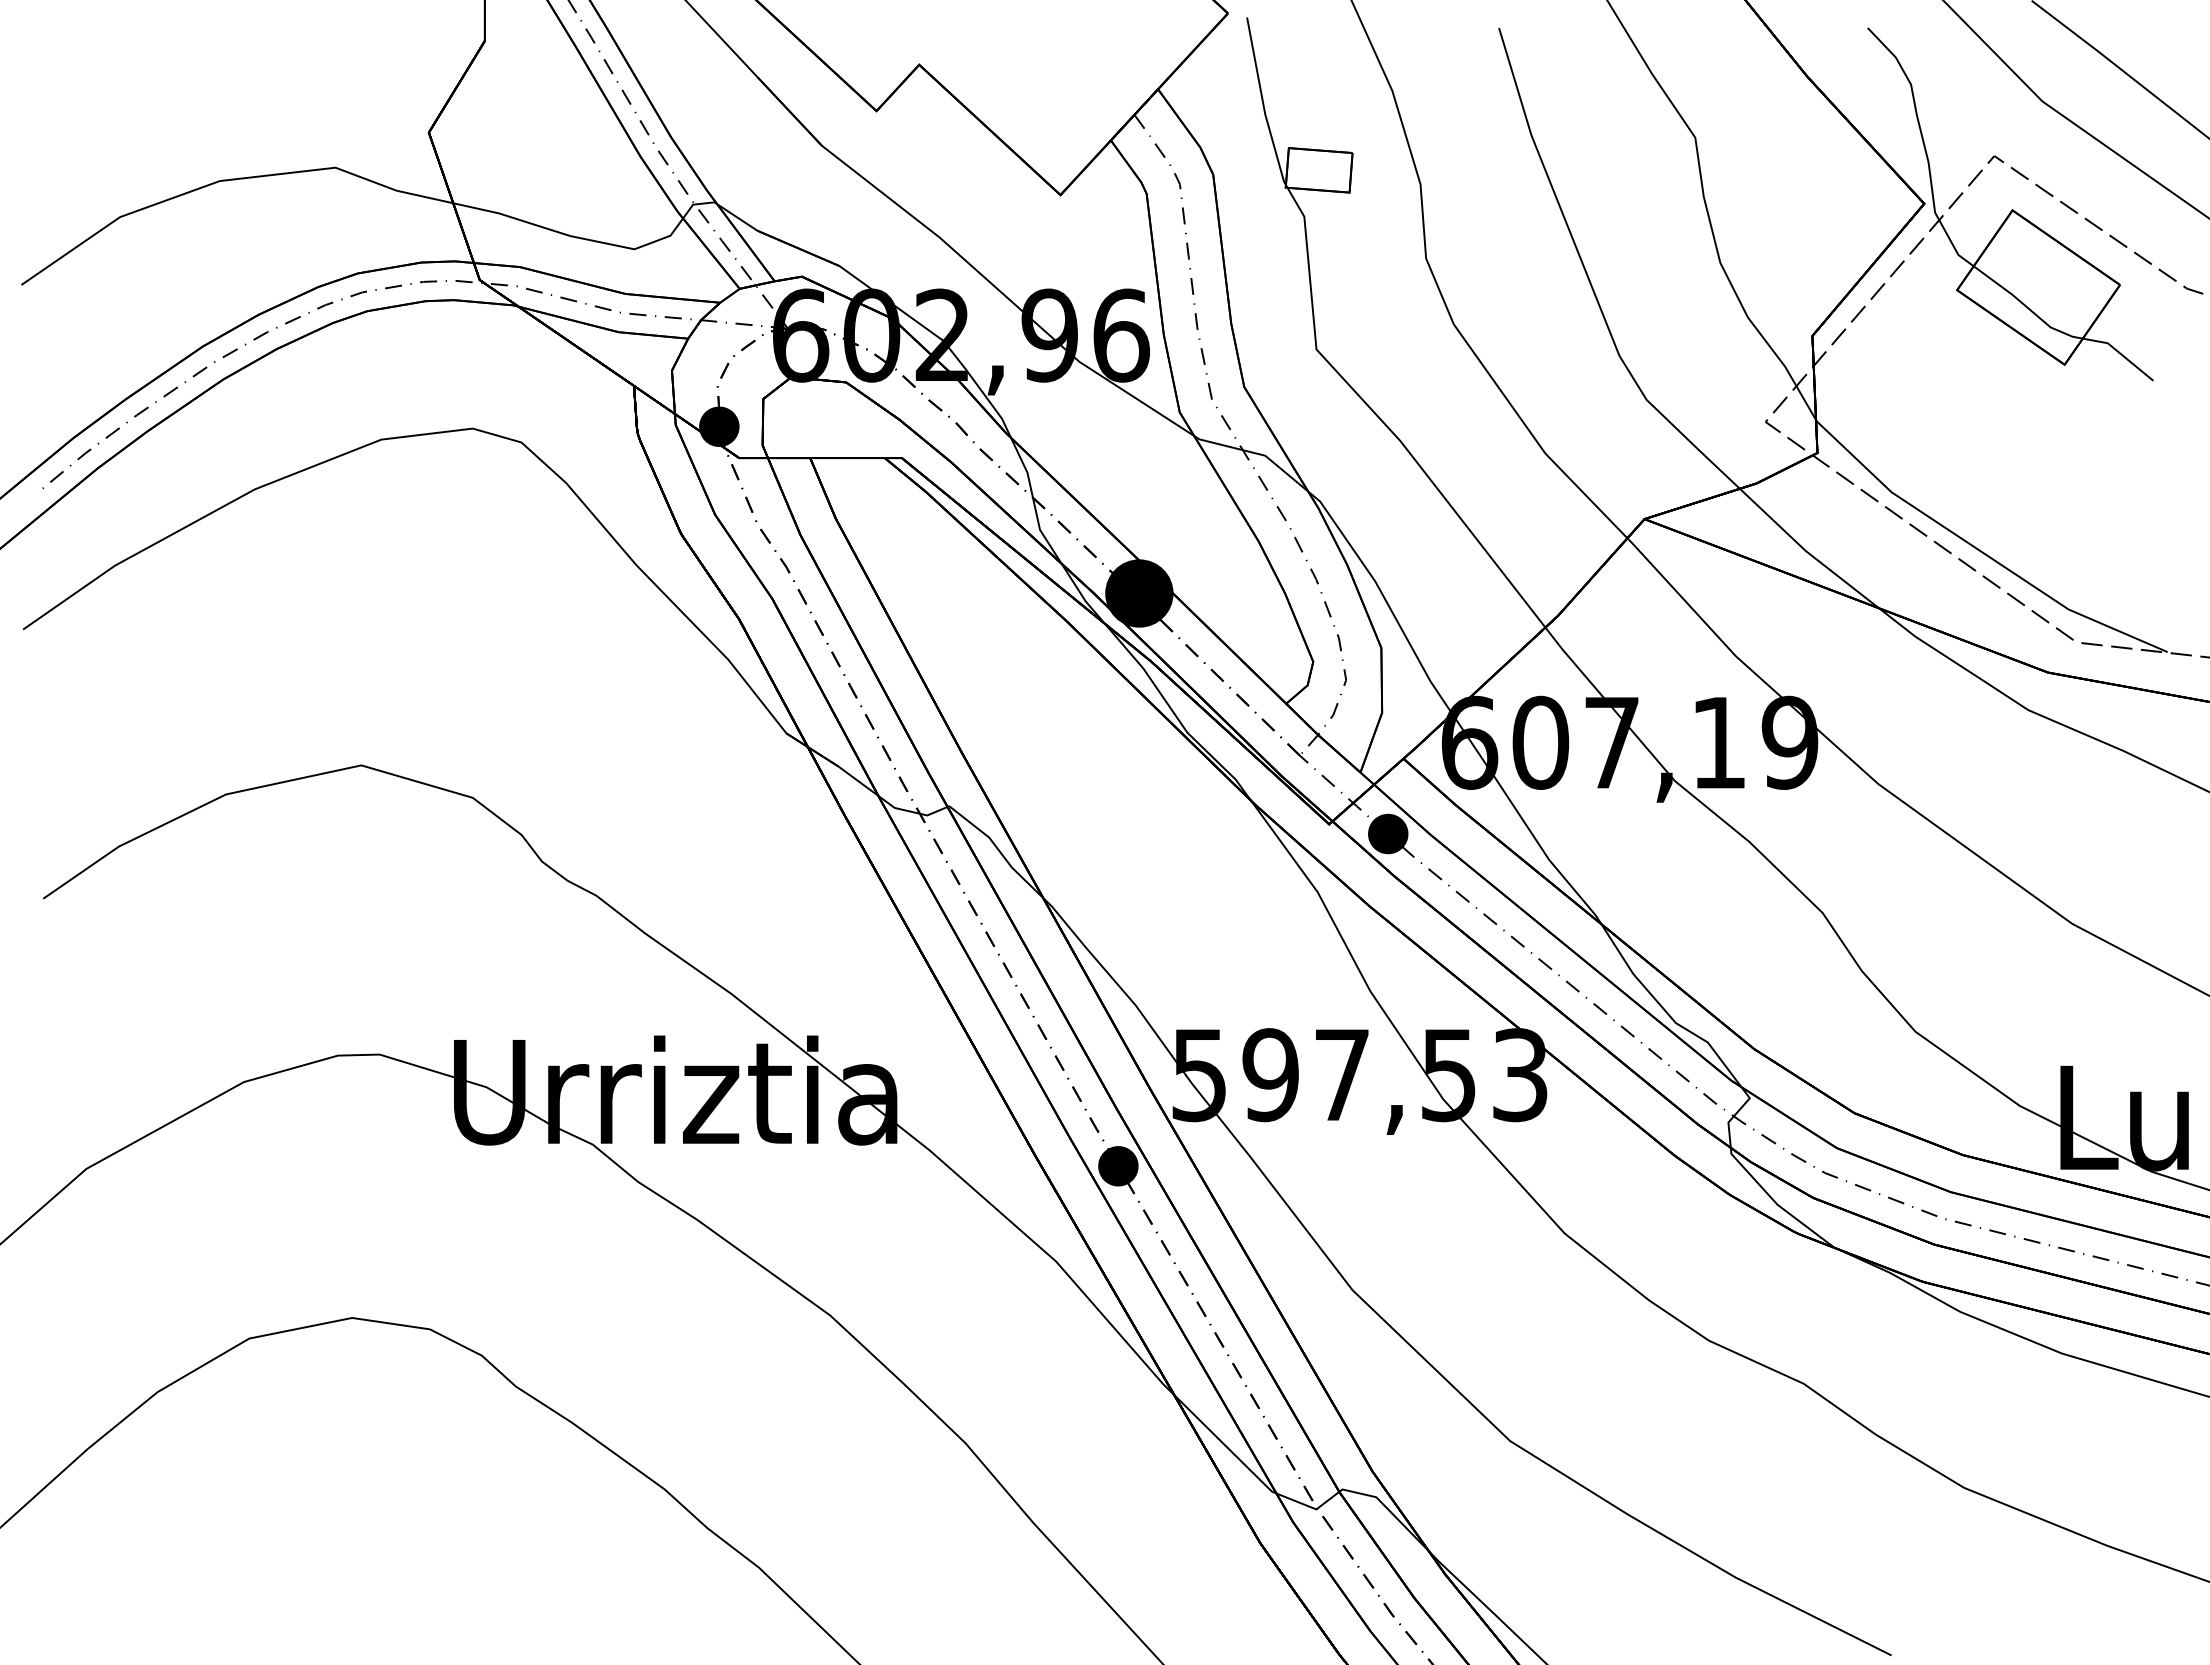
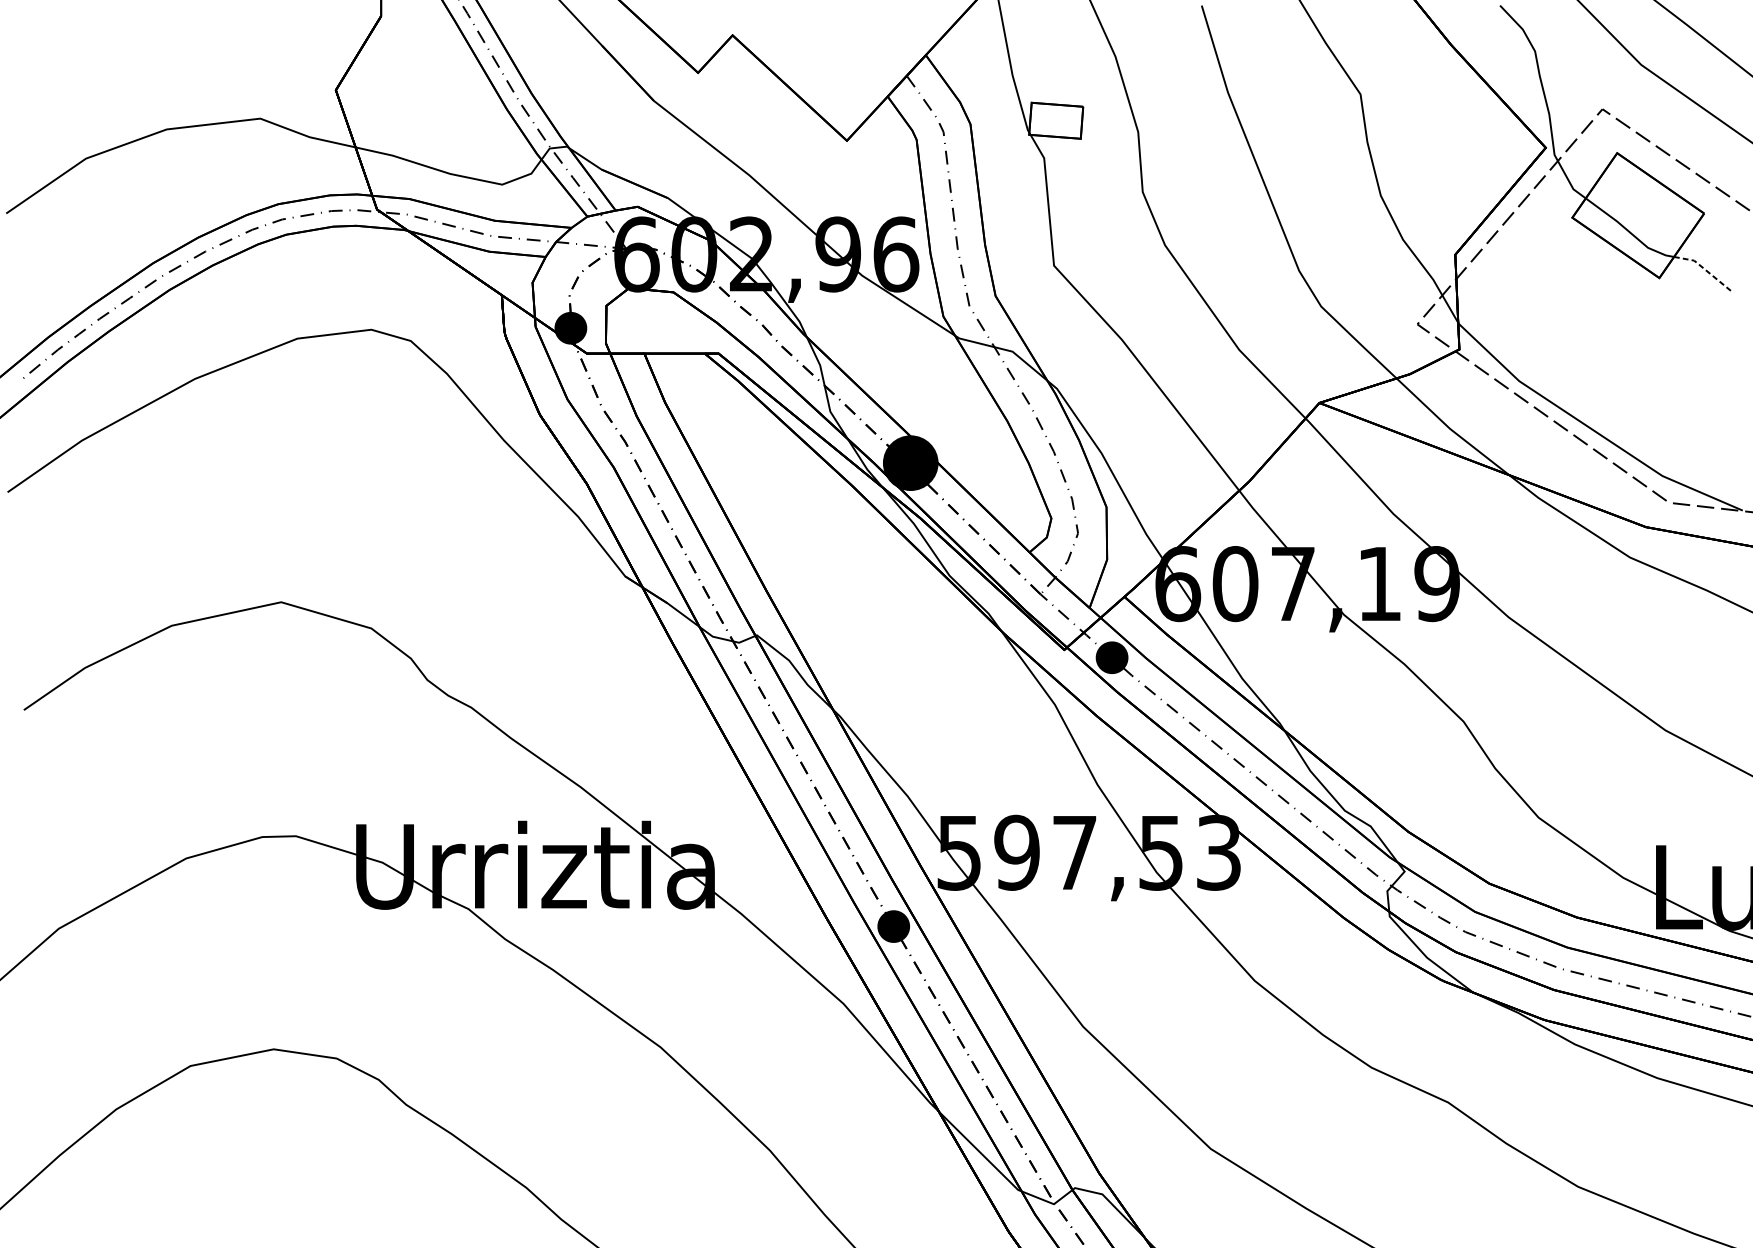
line: (2120, 353) -> (1704, 268), solid -> dashed

